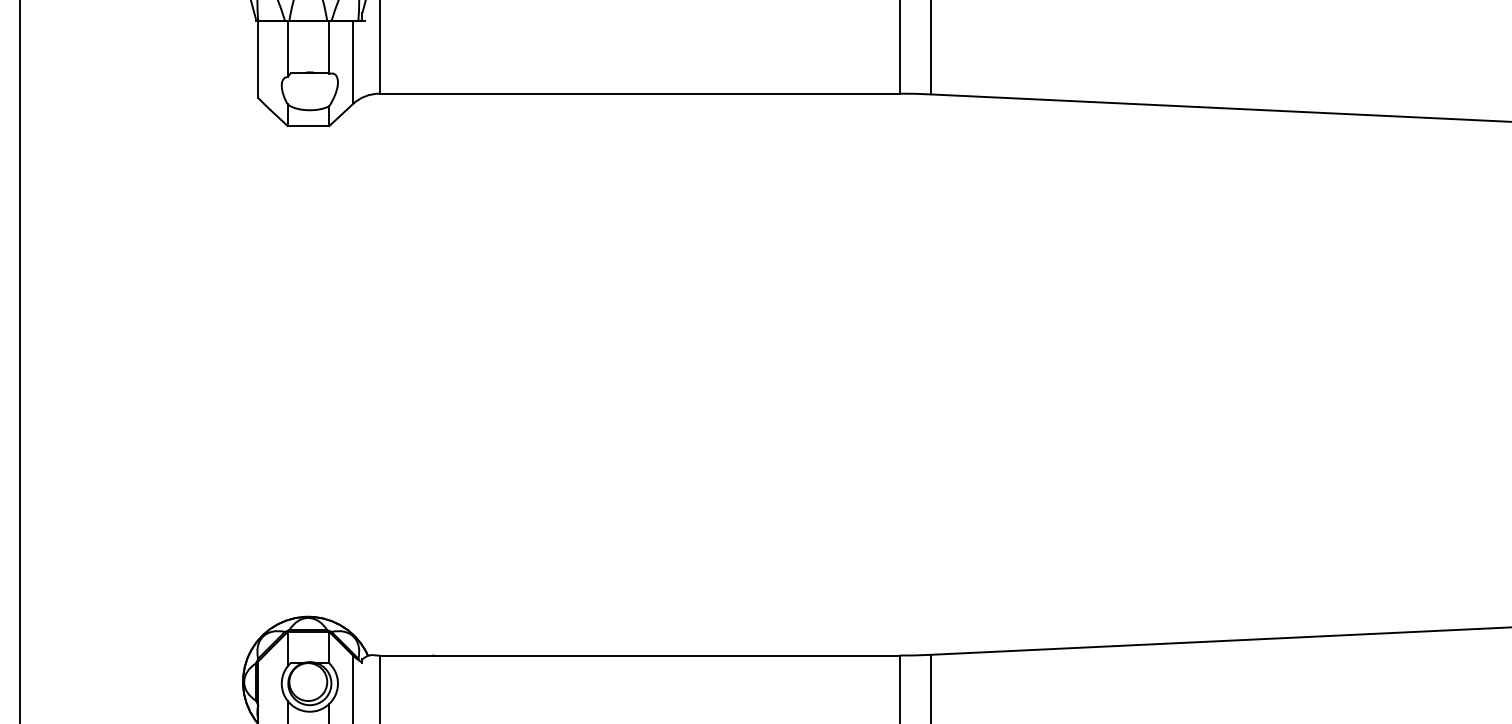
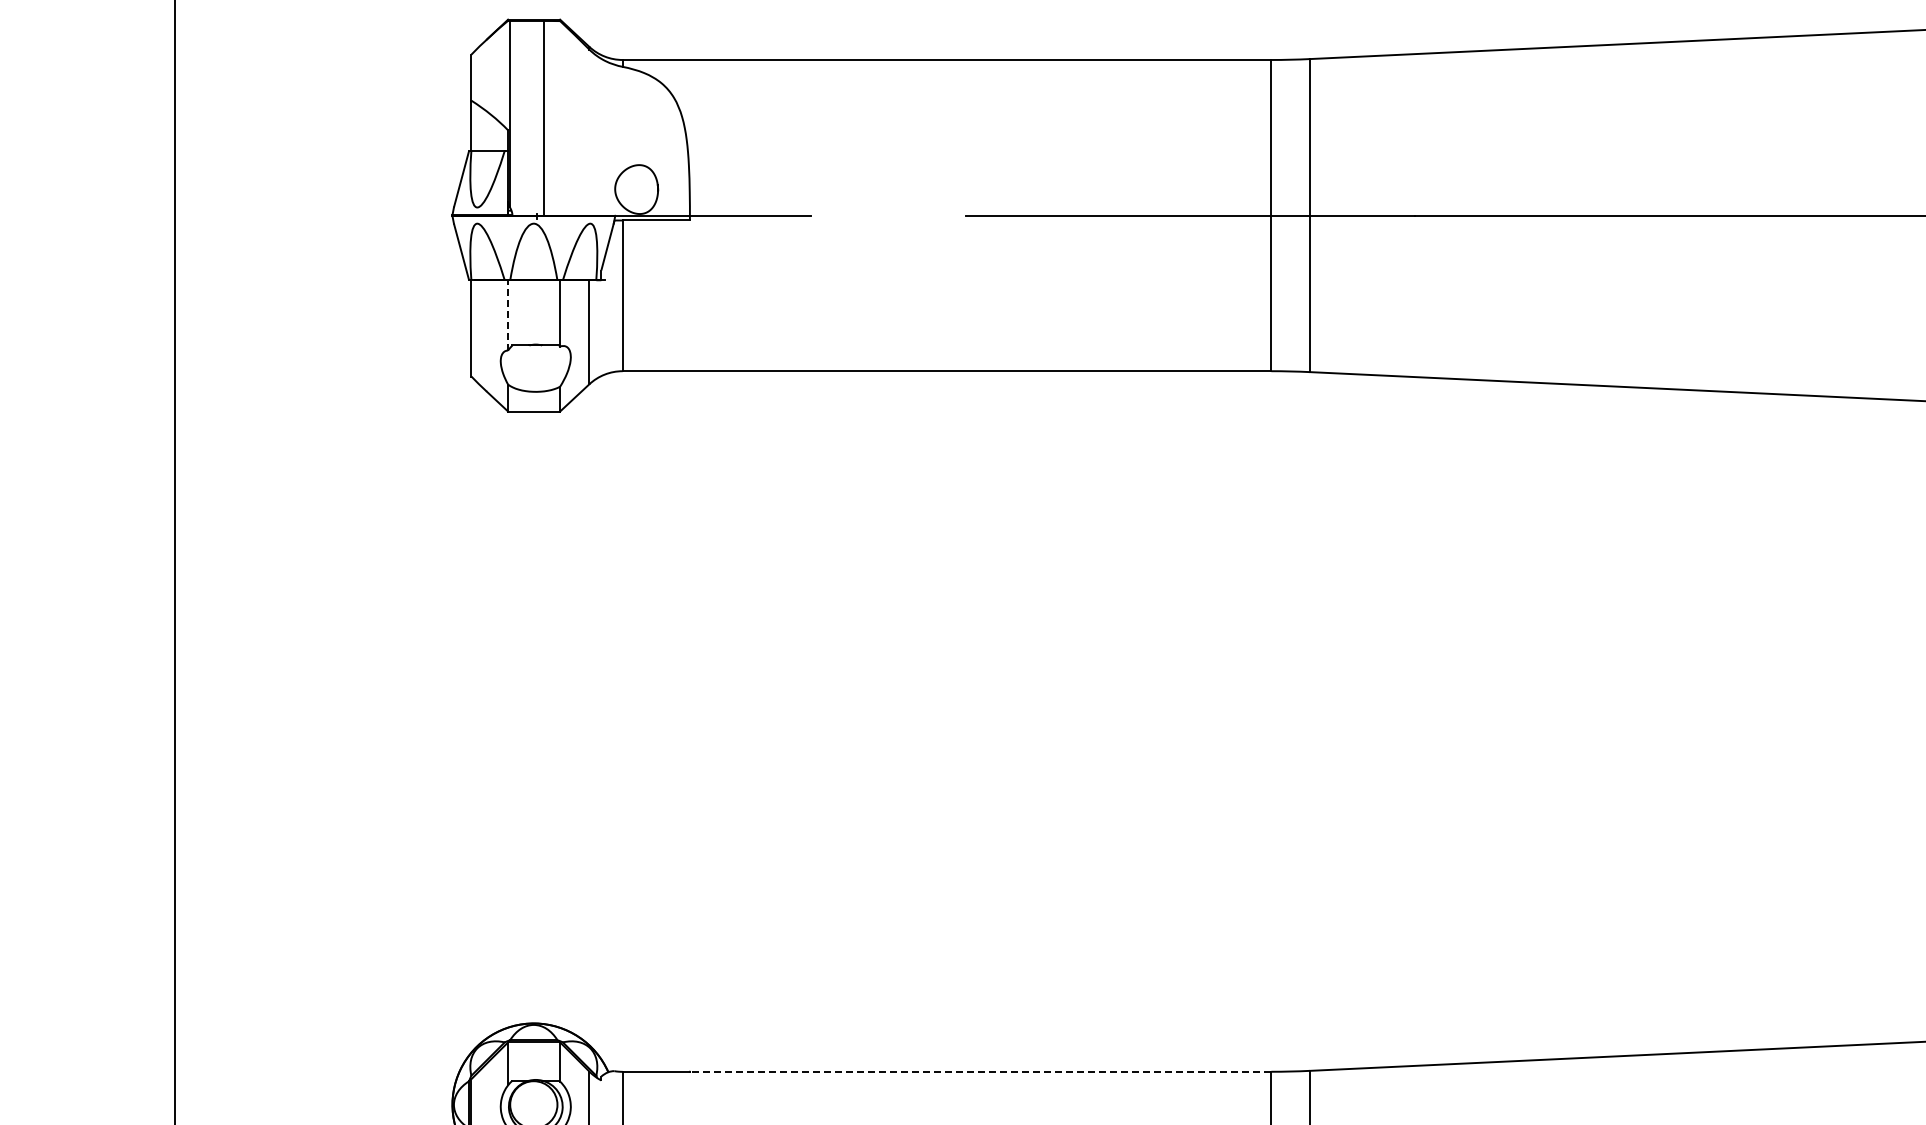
line: (287, 48) -> (508, 314), solid -> dashed
line: (666, 655) -> (980, 1071), solid -> dashed

